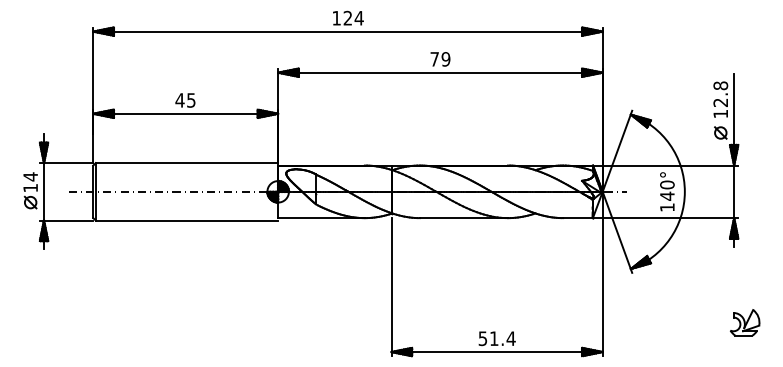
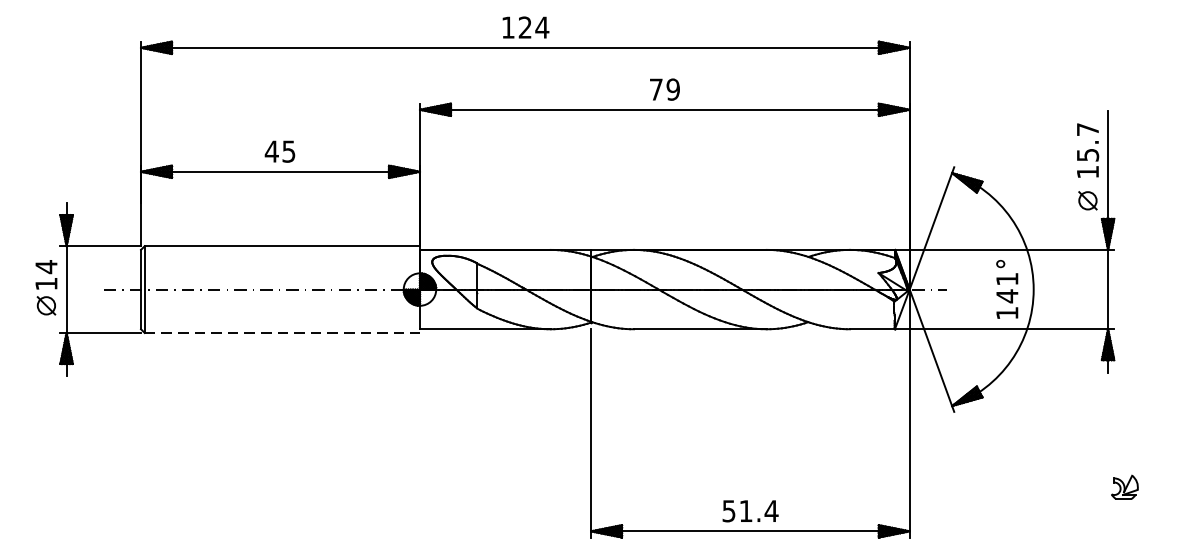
text: (720, 93) -> (1087, 141), 12.8 -> 15.7
text: (667, 184) -> (1007, 278), 140° -> 141°
line: (187, 220) -> (283, 332), solid -> dashed
part: (745, 322) -> (1125, 486), size x0.6

